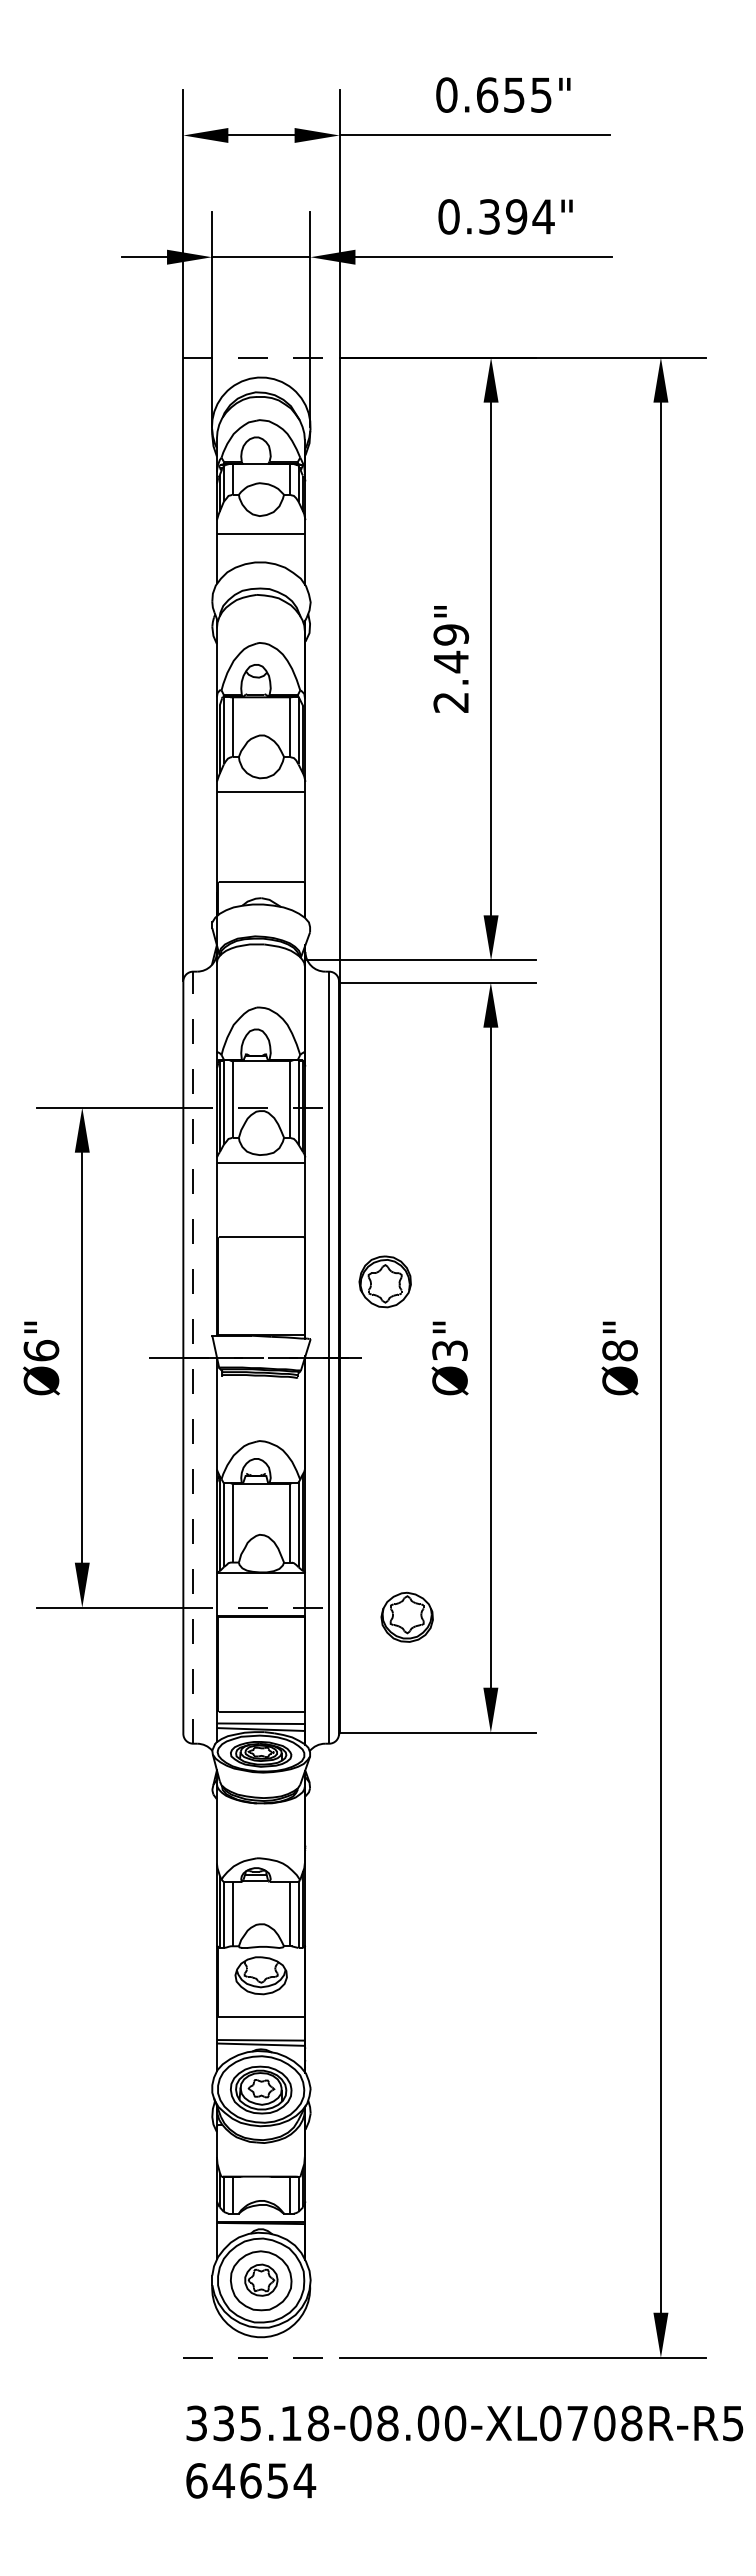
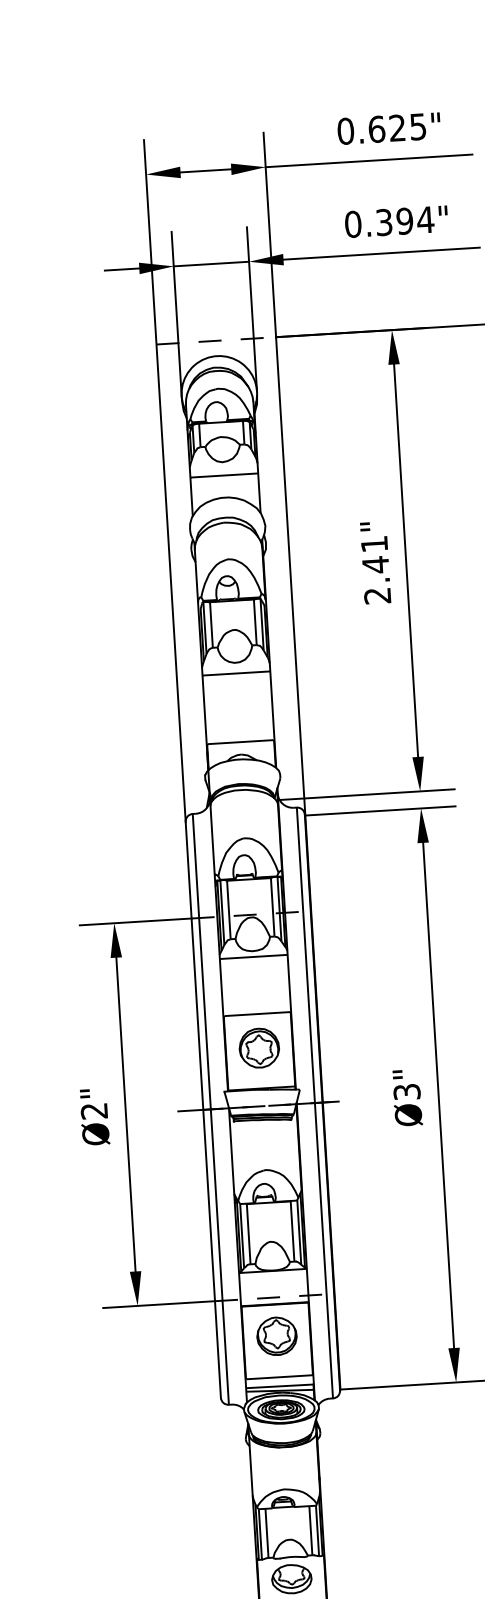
text: (514, 94) -> (397, 127), 0.655" -> 0.625"
text: (451, 634) -> (374, 543), 2.49" -> 2.41"
part: (384, 1281) -> (258, 1047), moved
text: (41, 1350) -> (94, 1110), Ø6" -> Ø2"
line: (193, 1357) -> (211, 1109), dashed -> solid
part: (406, 1616) -> (276, 1335), moved

